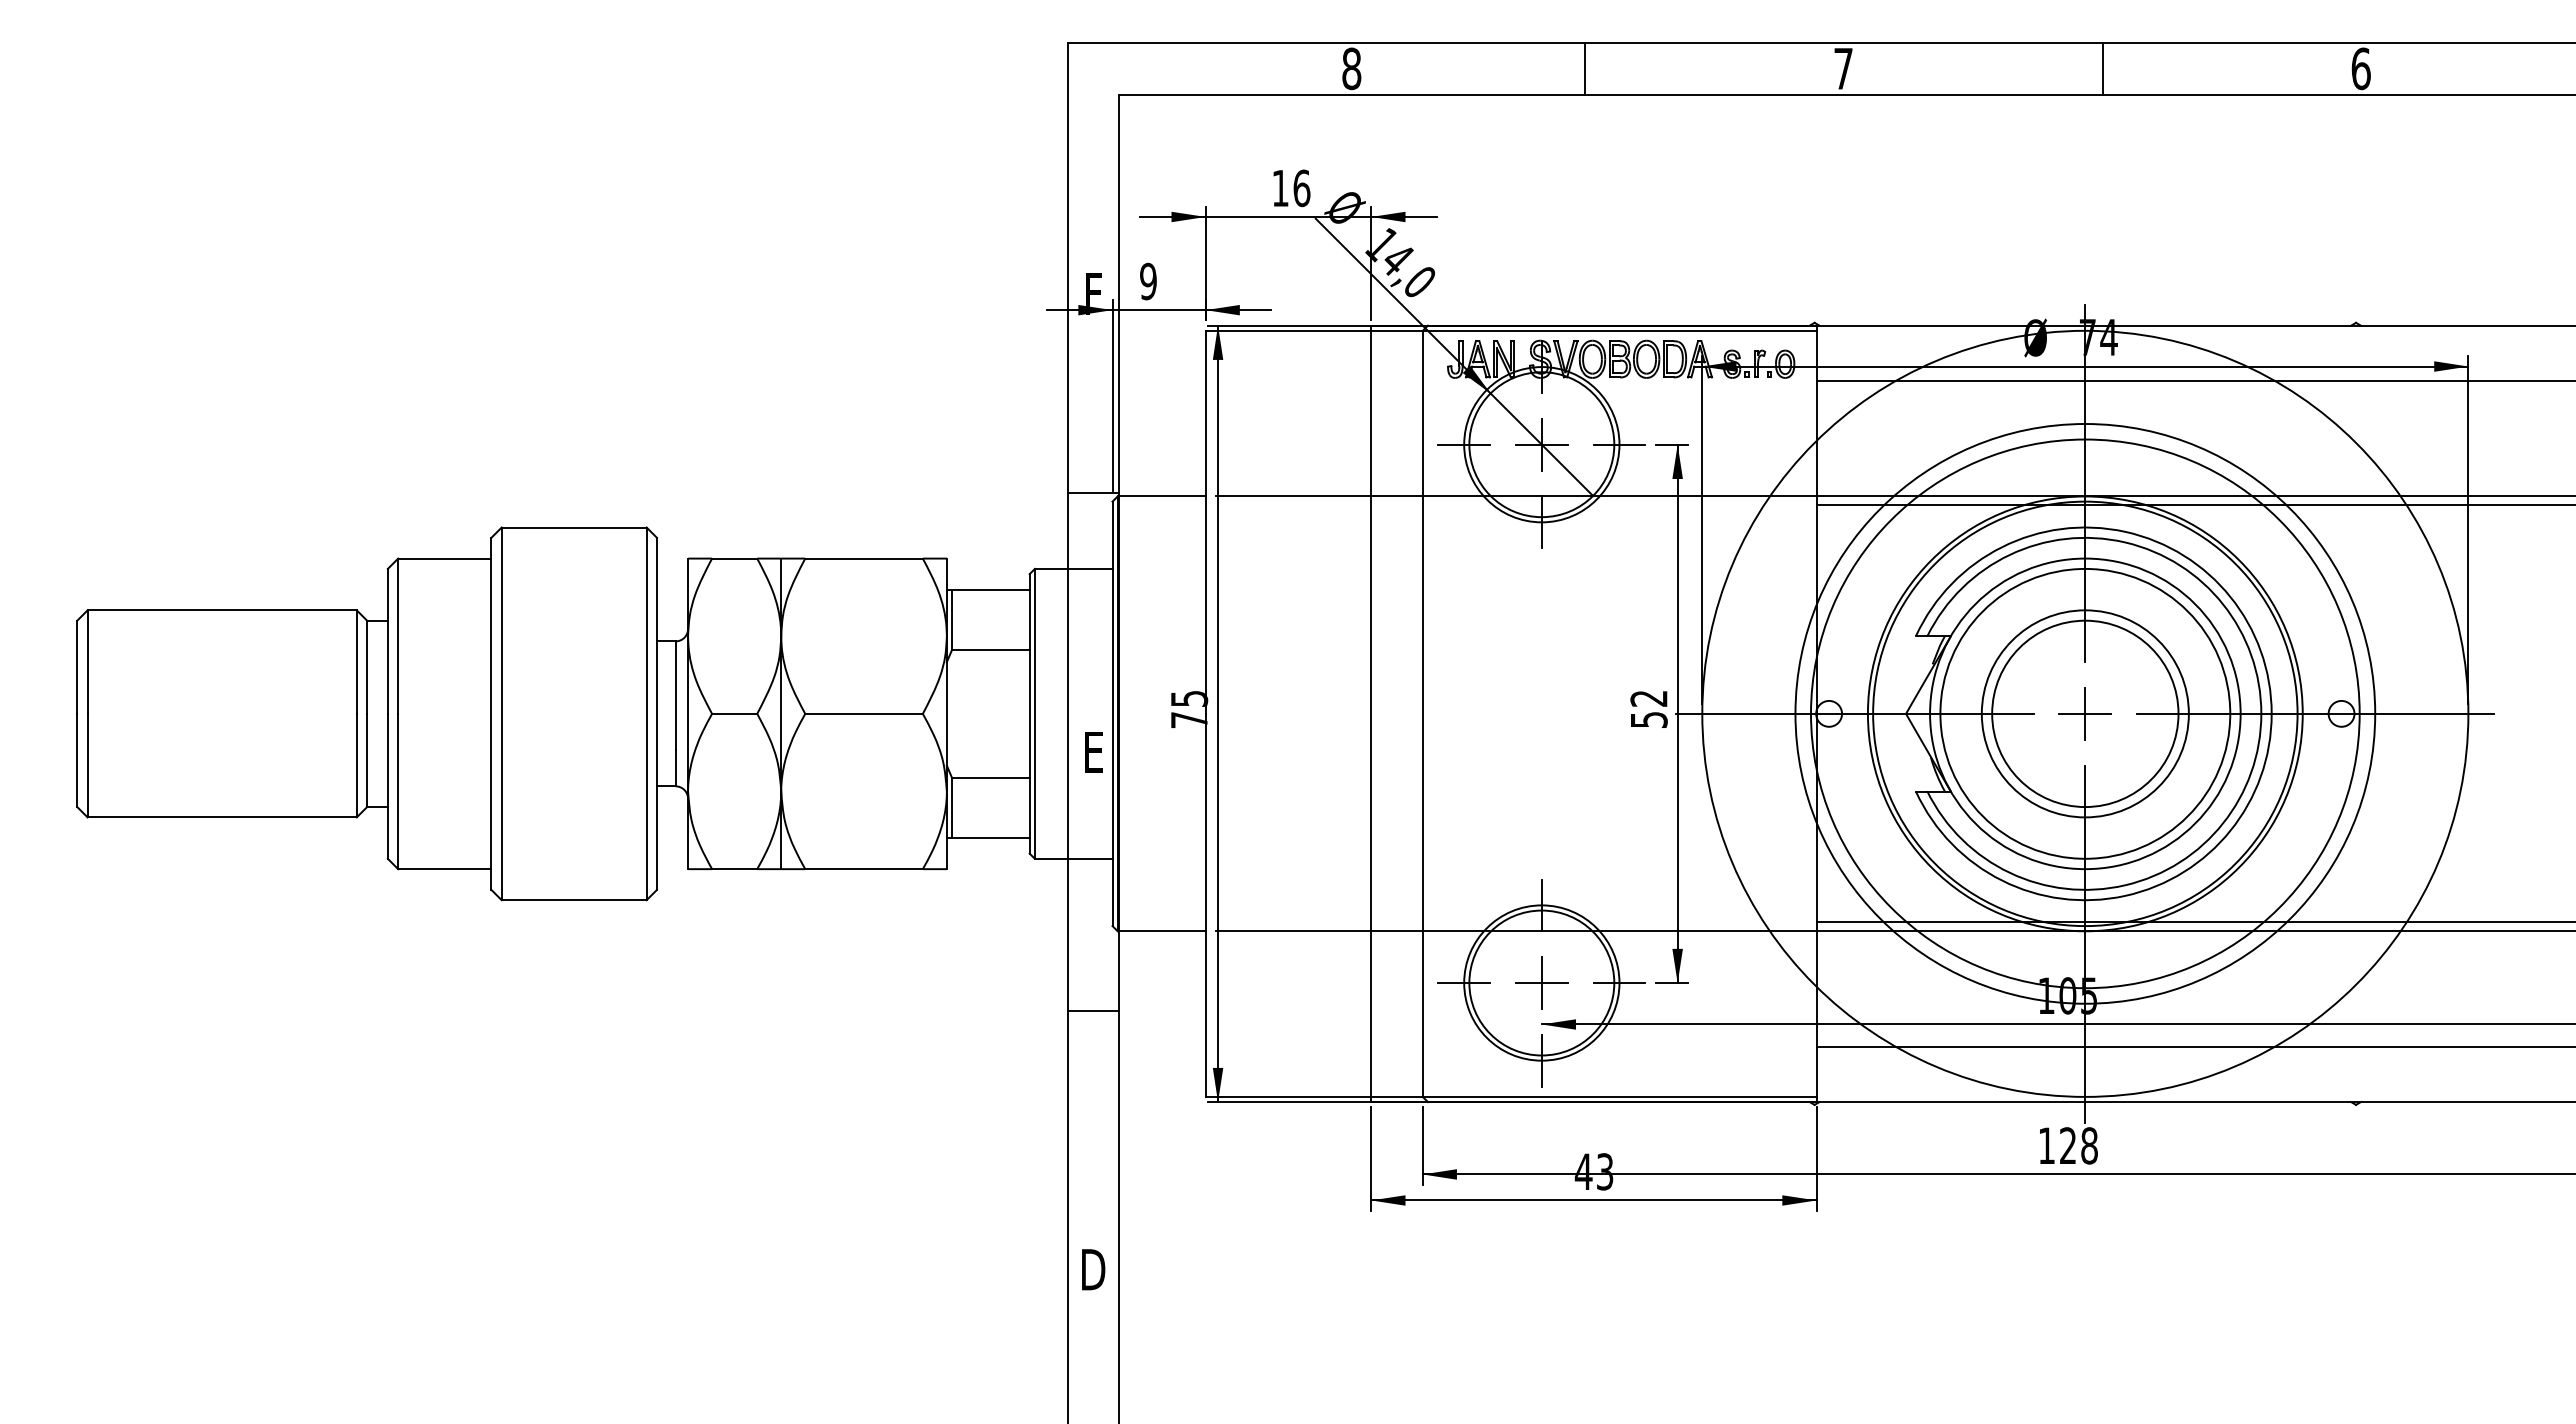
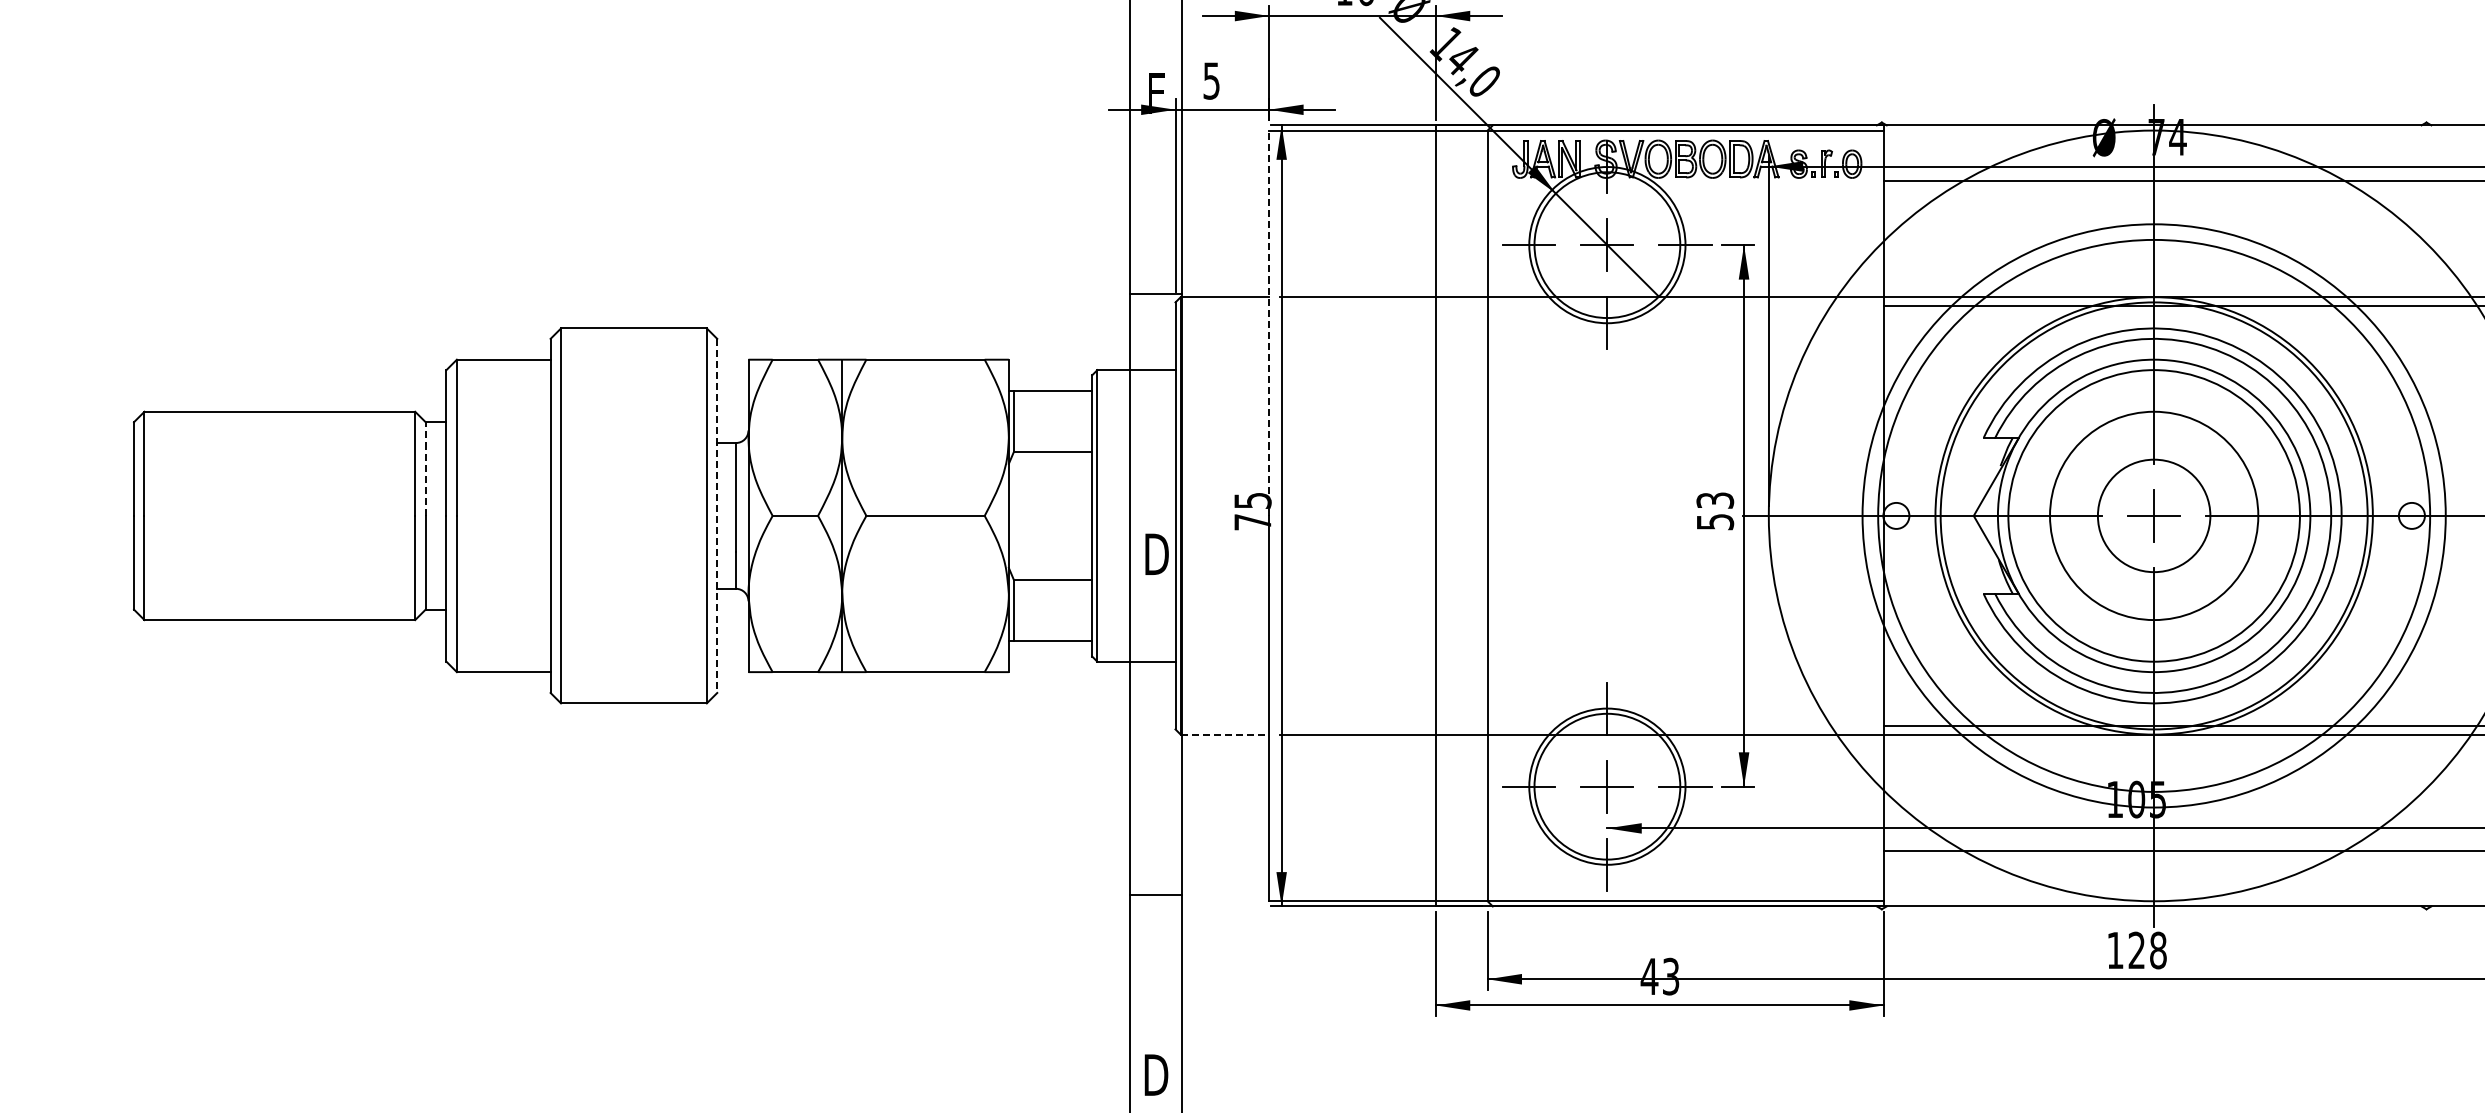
text: (1148, 281) -> (1211, 80), 9 -> 5
line: (1205, 522) -> (1269, 323), solid -> dashed
line: (367, 667) -> (426, 469), solid -> dashed
text: (1648, 698) -> (1714, 500), 52 -> 53
line: (657, 713) -> (717, 515), solid -> dashed
circle: (2085, 713) -> (2154, 515), size x0.6
text: (1093, 751) -> (1156, 553), E -> D
line: (1161, 931) -> (1224, 734), solid -> dashed
line: (1093, 1010) -> (1156, 894), moved

